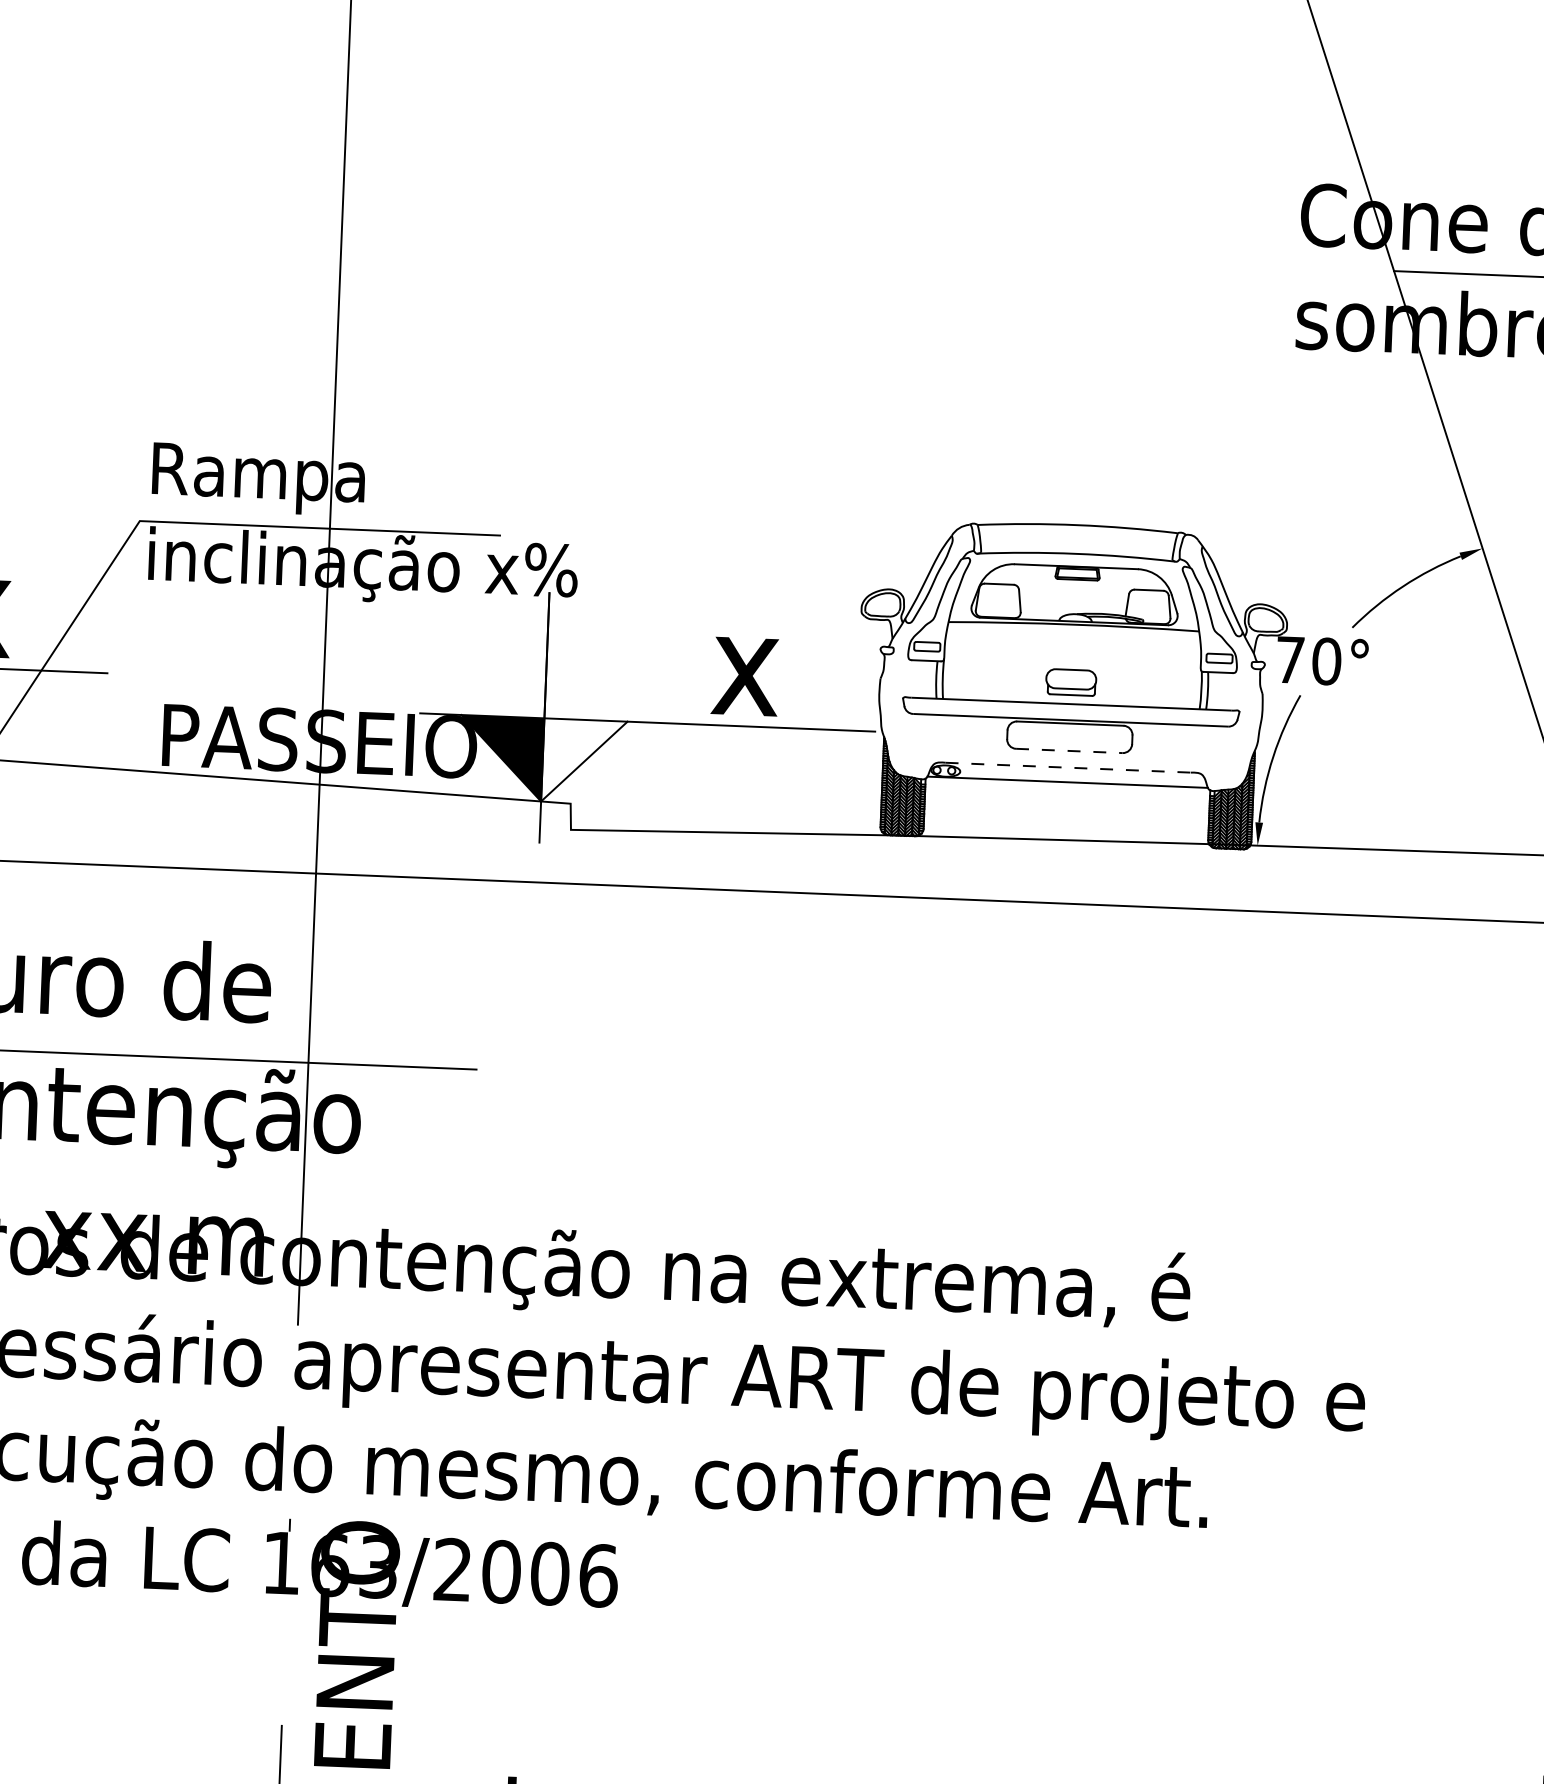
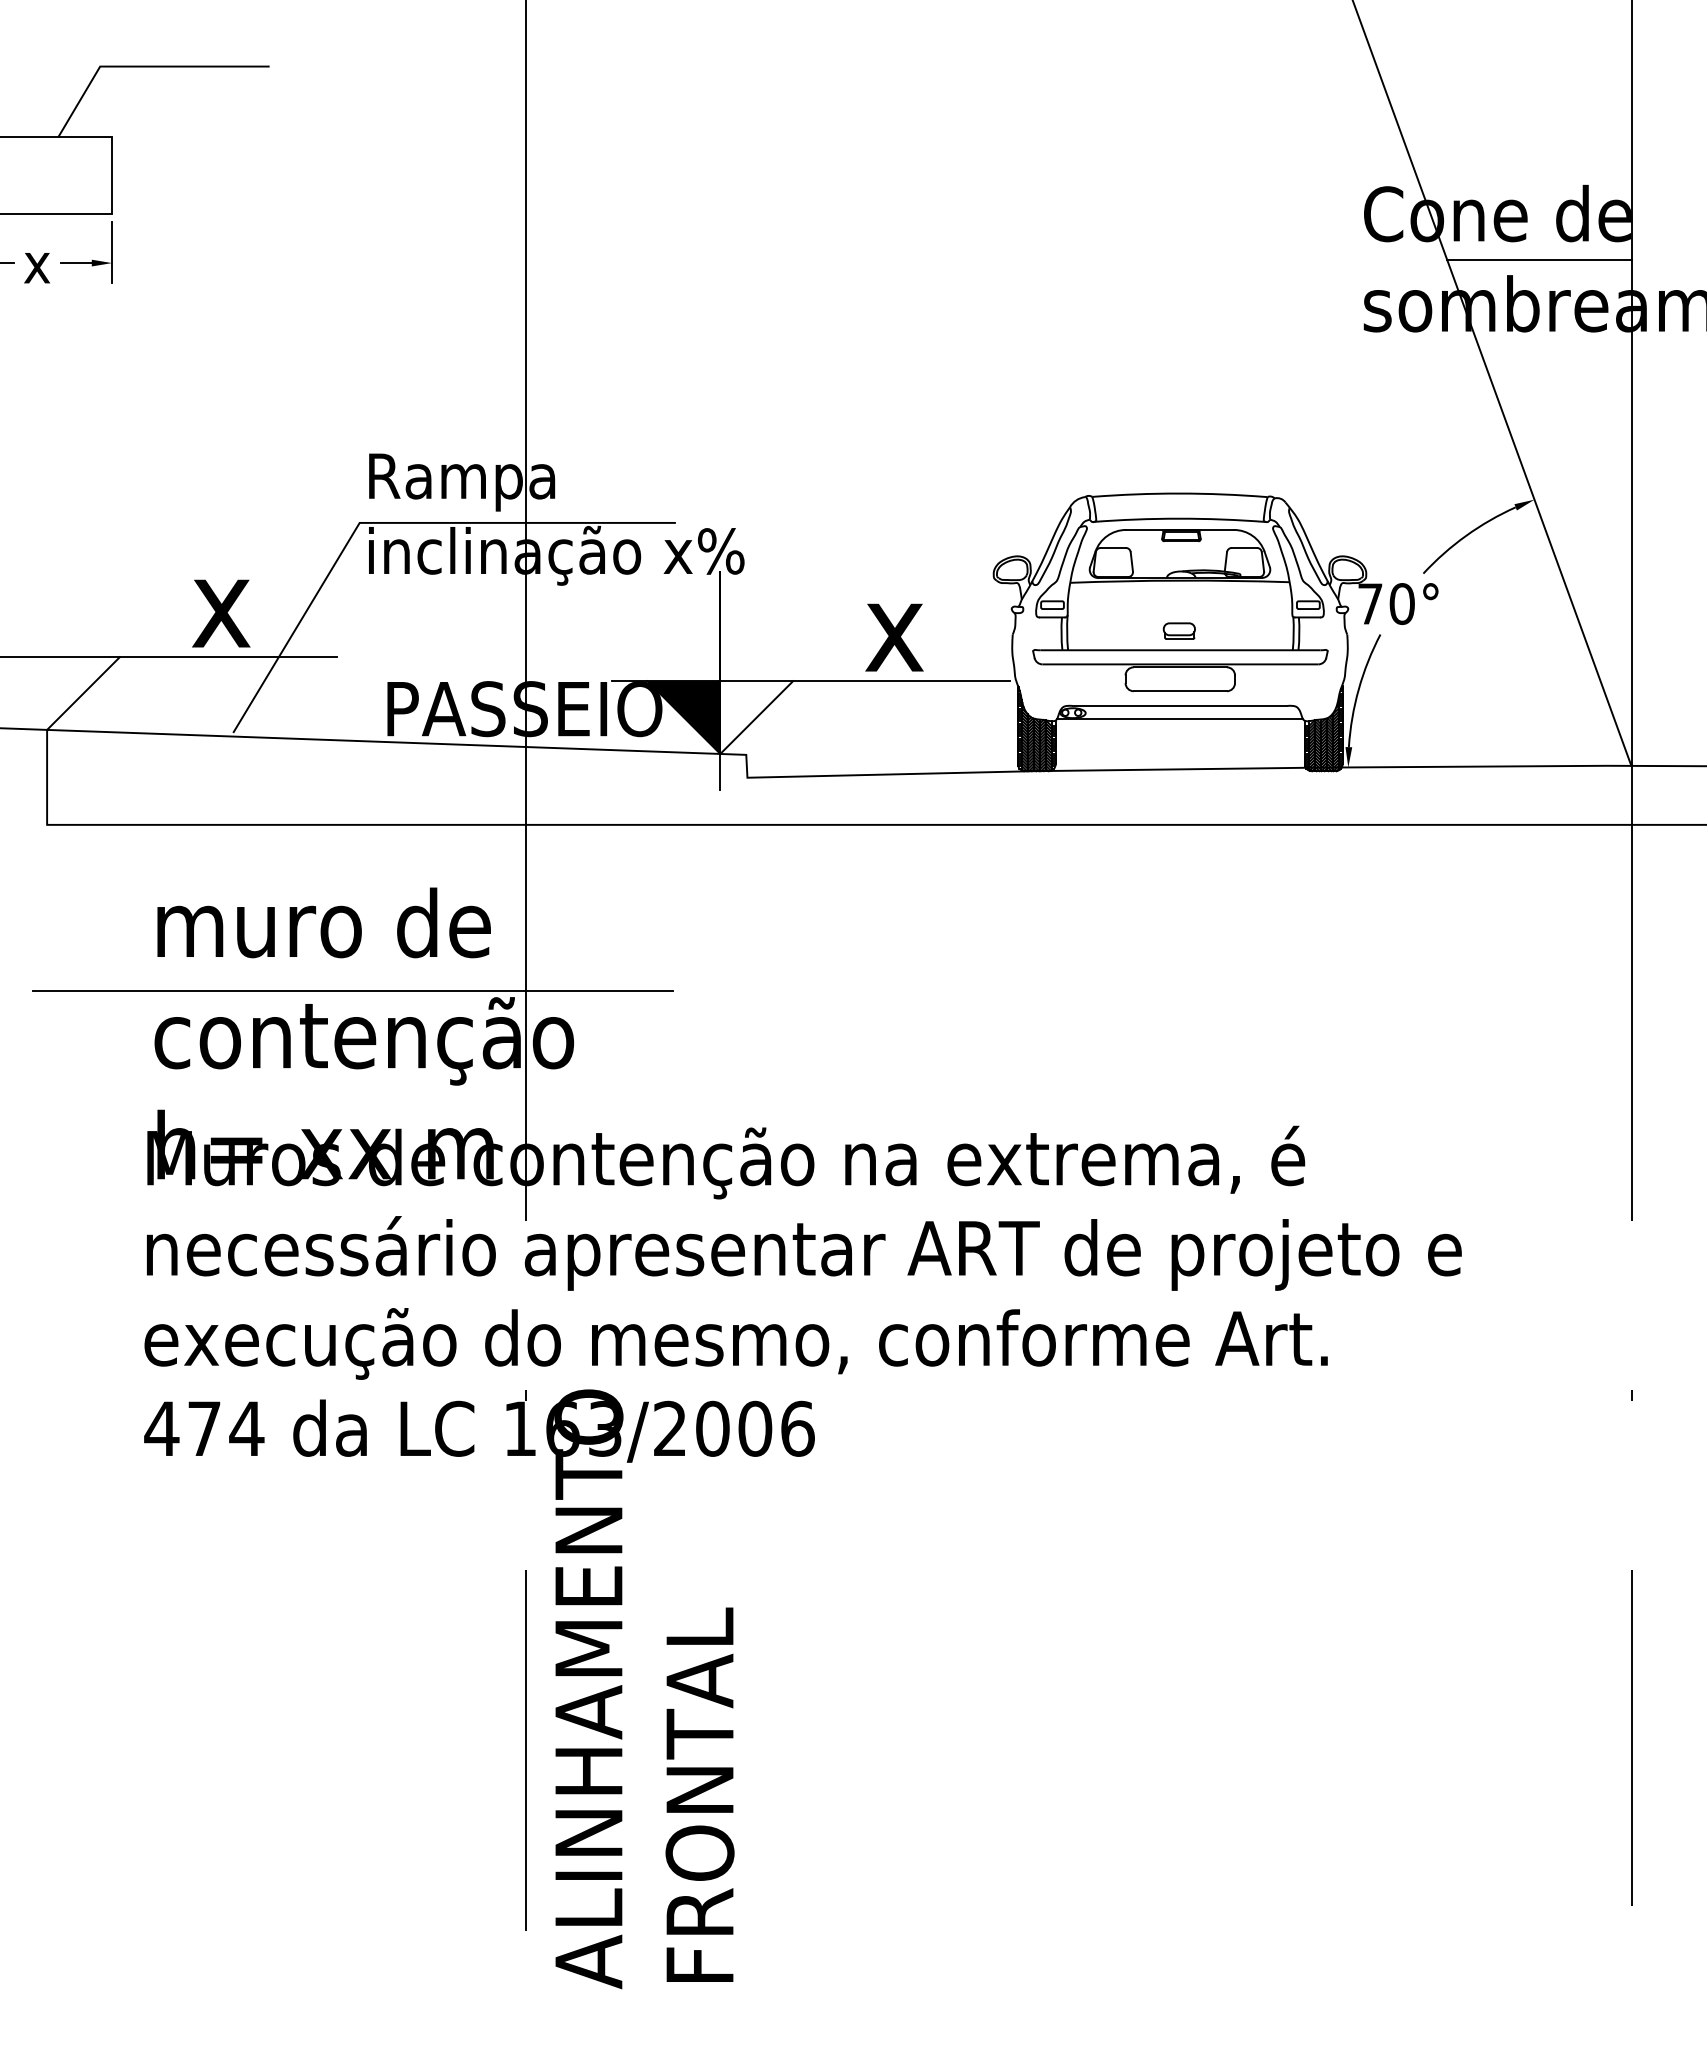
part: (1070, 681) -> (1178, 630), size x0.71
line: (1069, 751) -> (1180, 691), dashed -> solid
line: (1068, 767) -> (1180, 705), dashed -> solid

